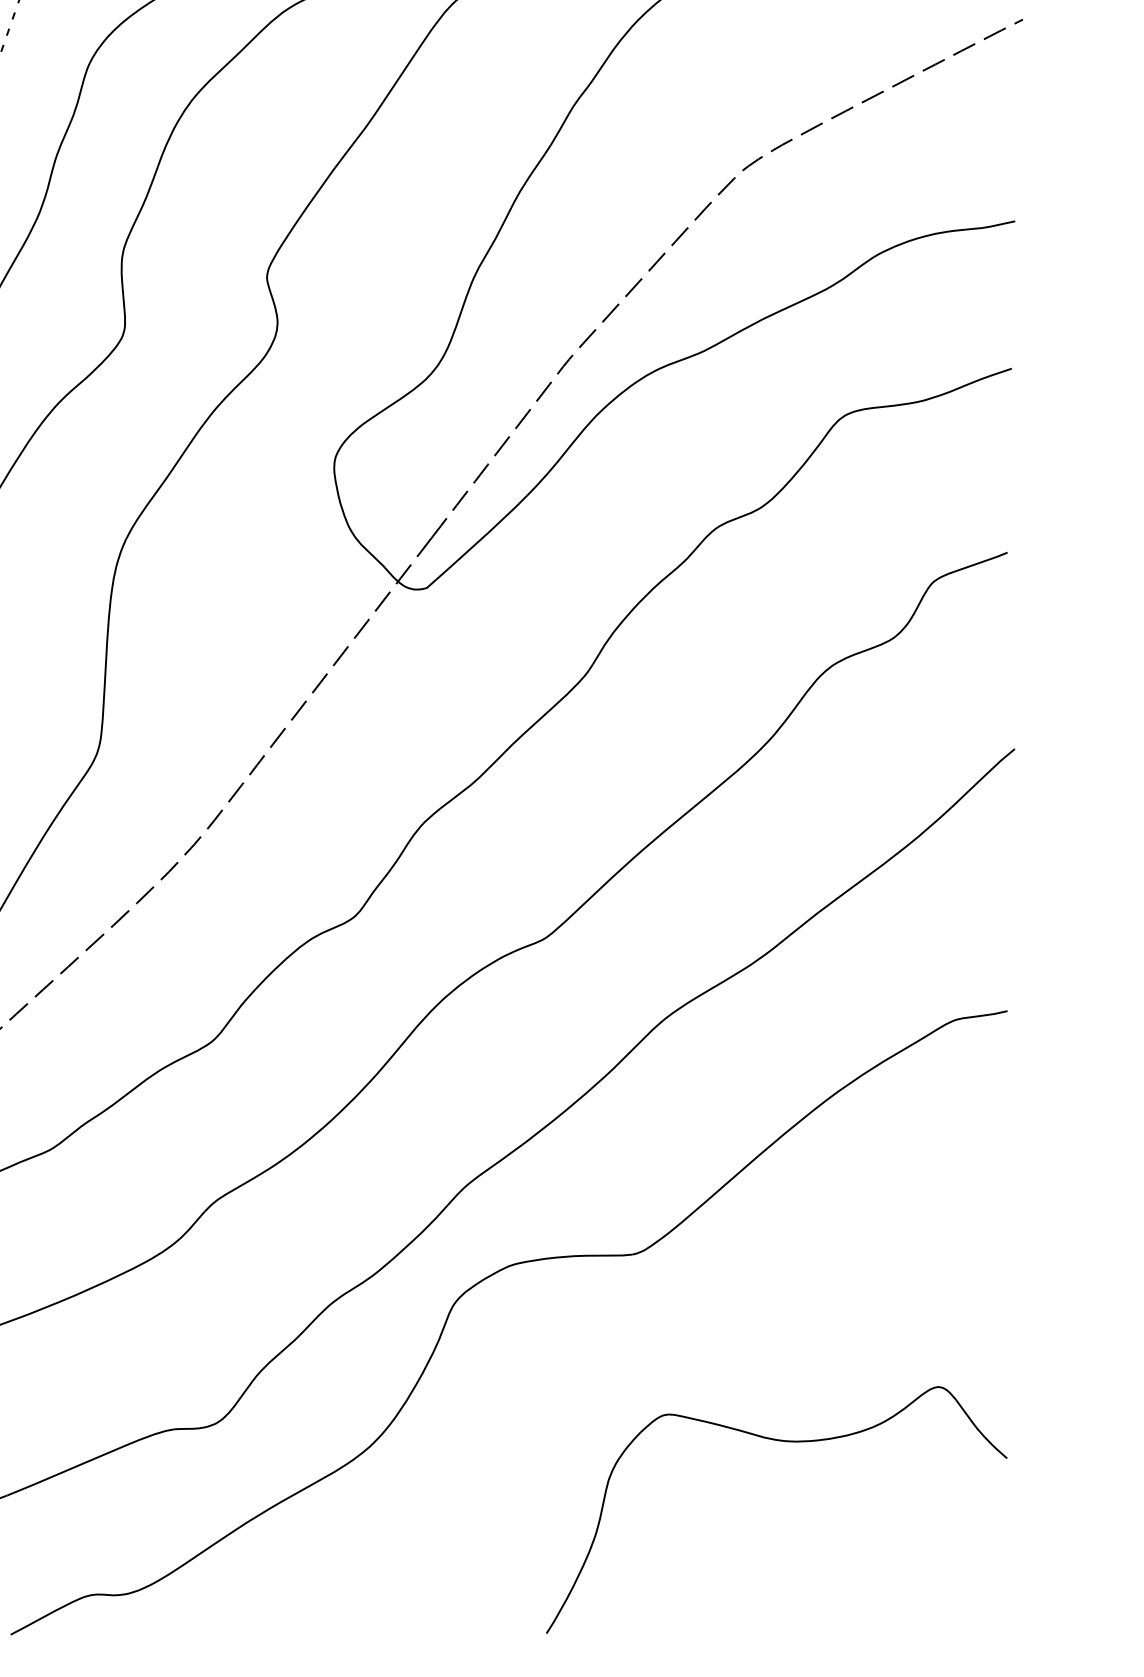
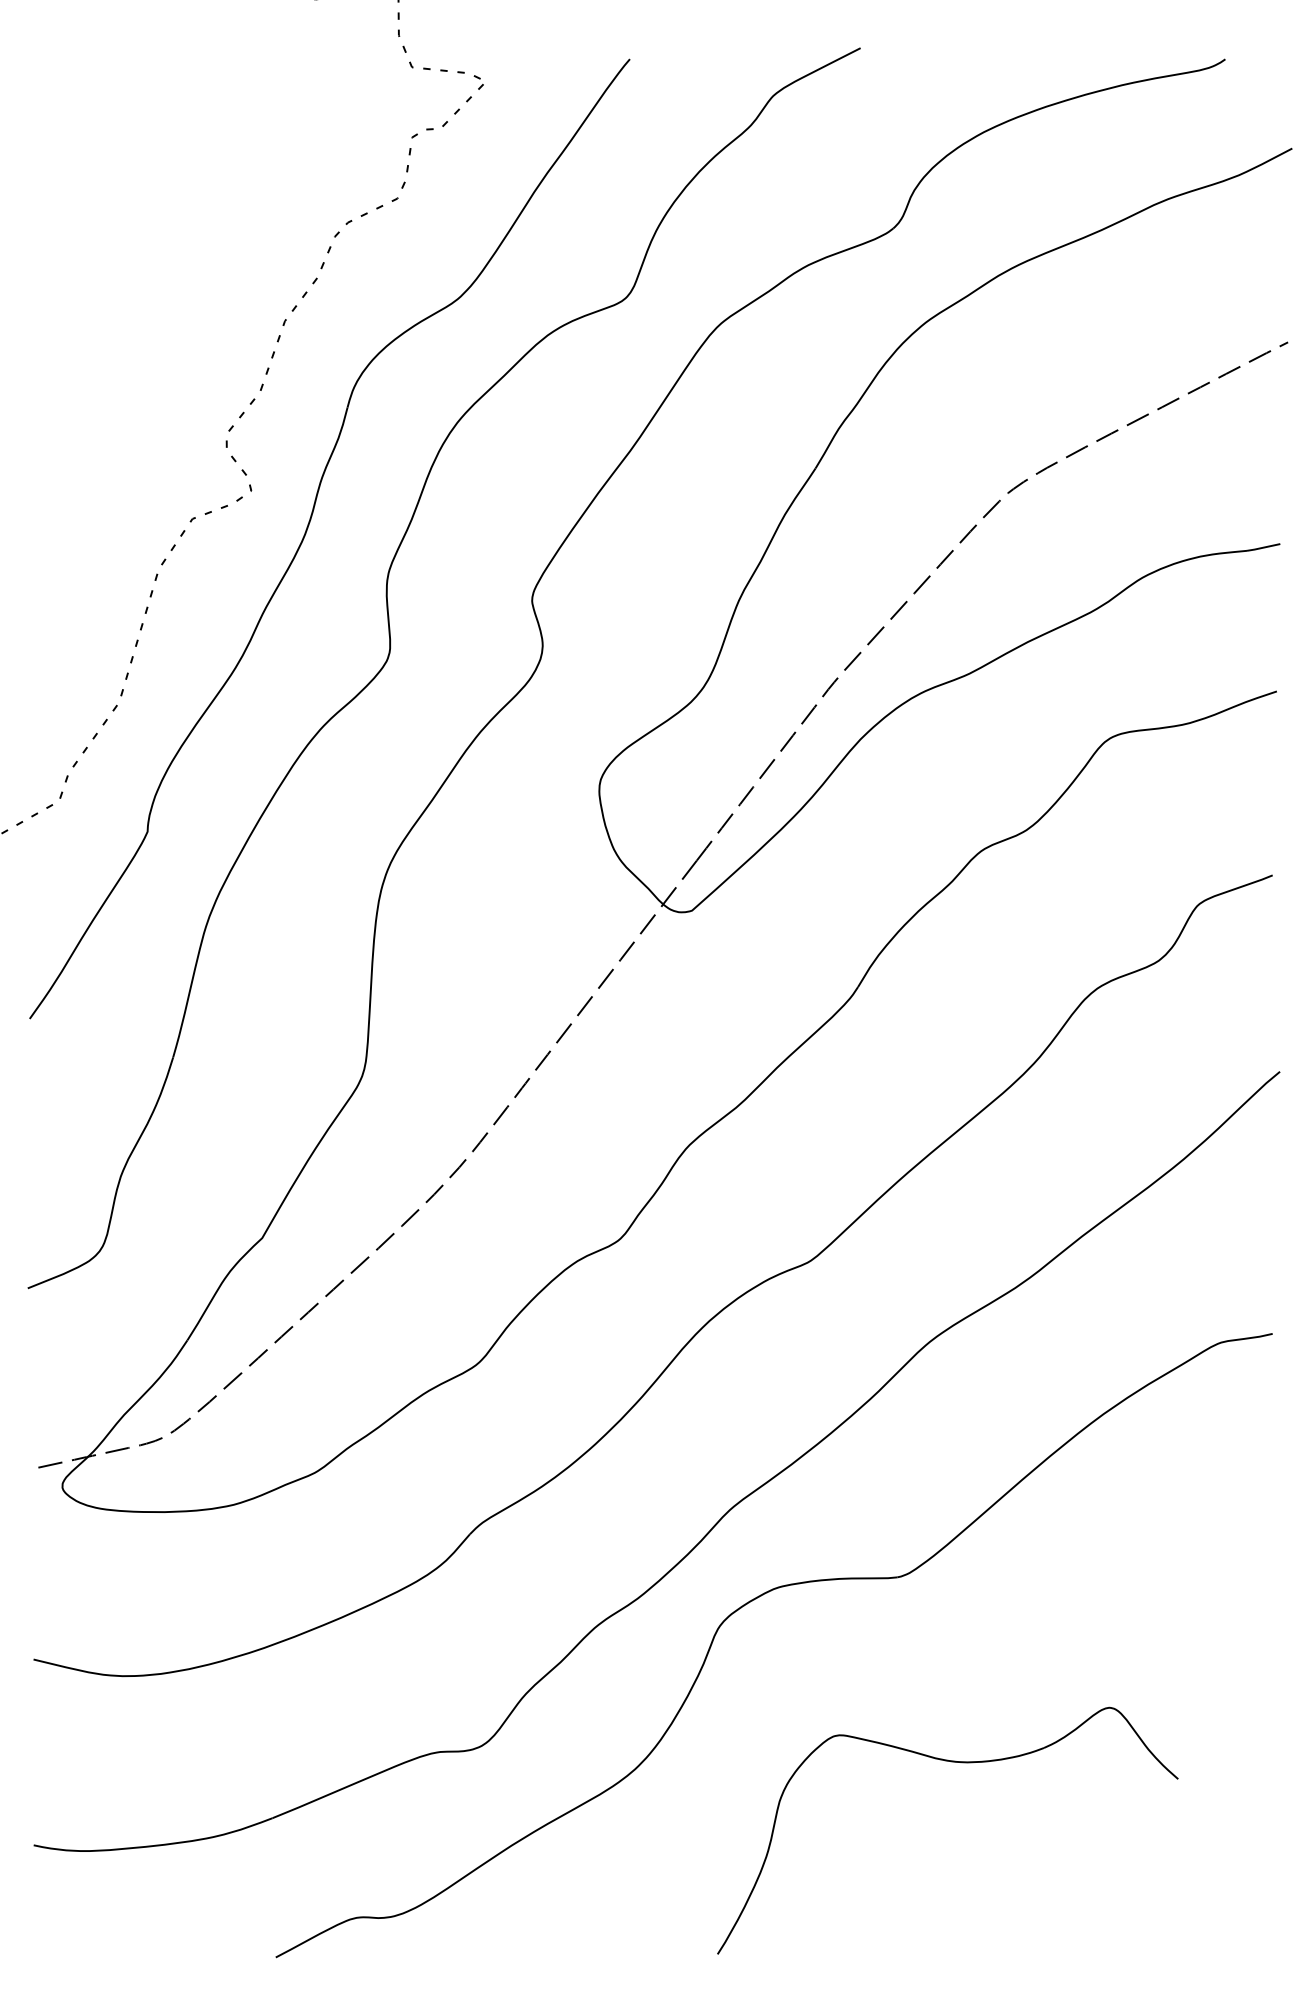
part: (780, 1441) -> (951, 1762), moved

